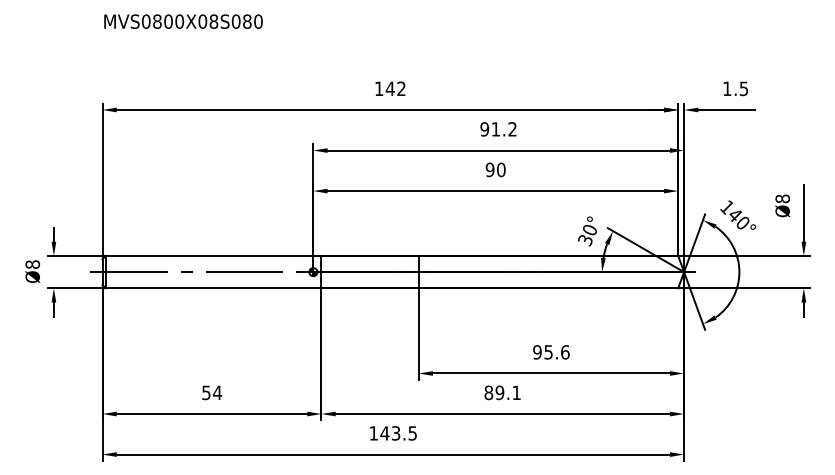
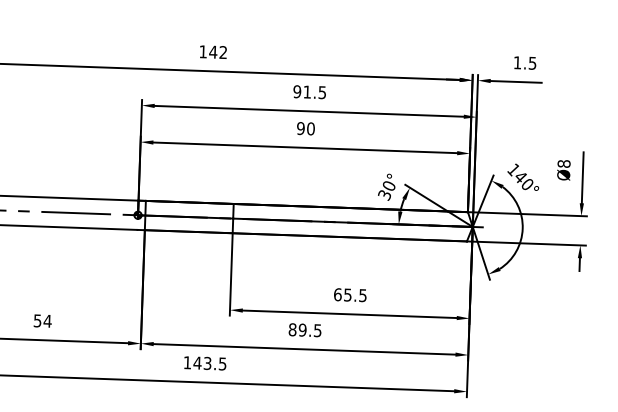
text: (512, 129) -> (322, 92), 91.2 -> 91.5
text: (551, 352) -> (350, 295), 95.6 -> 65.5
text: (516, 392) -> (317, 330), 89.1 -> 89.5

